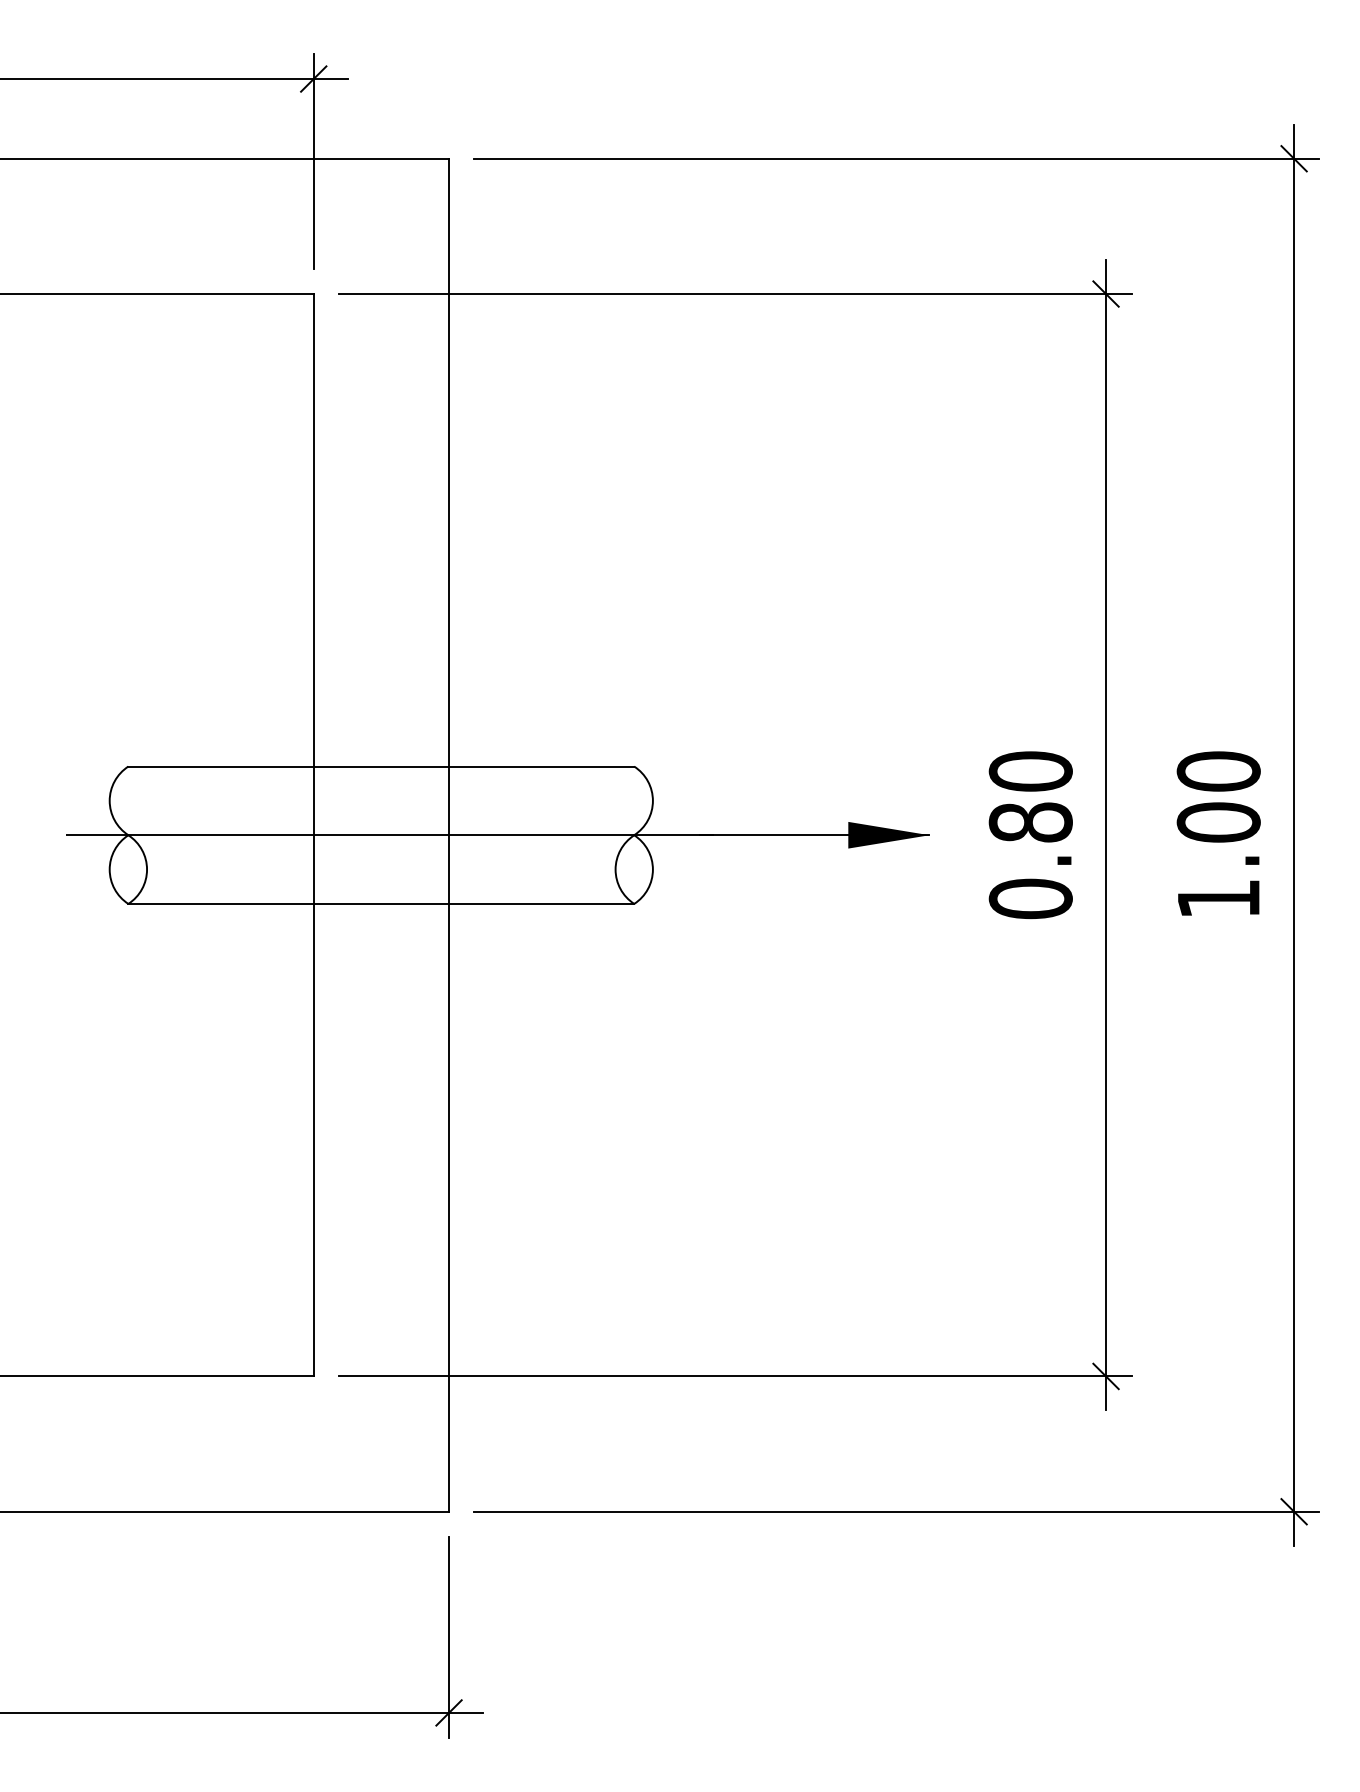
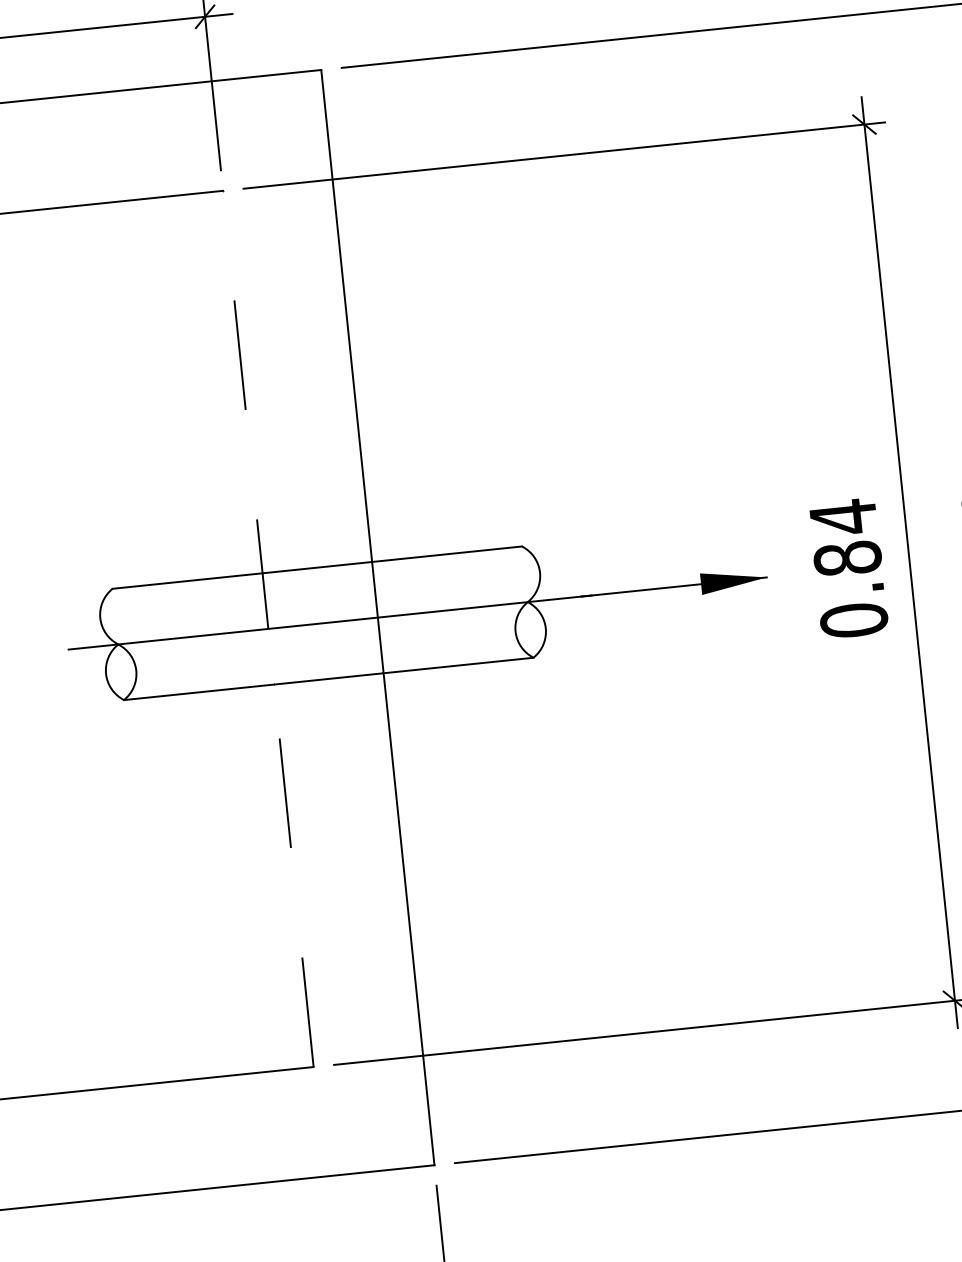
text: (1030, 771) -> (843, 517), 0.80 -> 0.84
line: (313, 834) -> (268, 628), solid -> dashed

